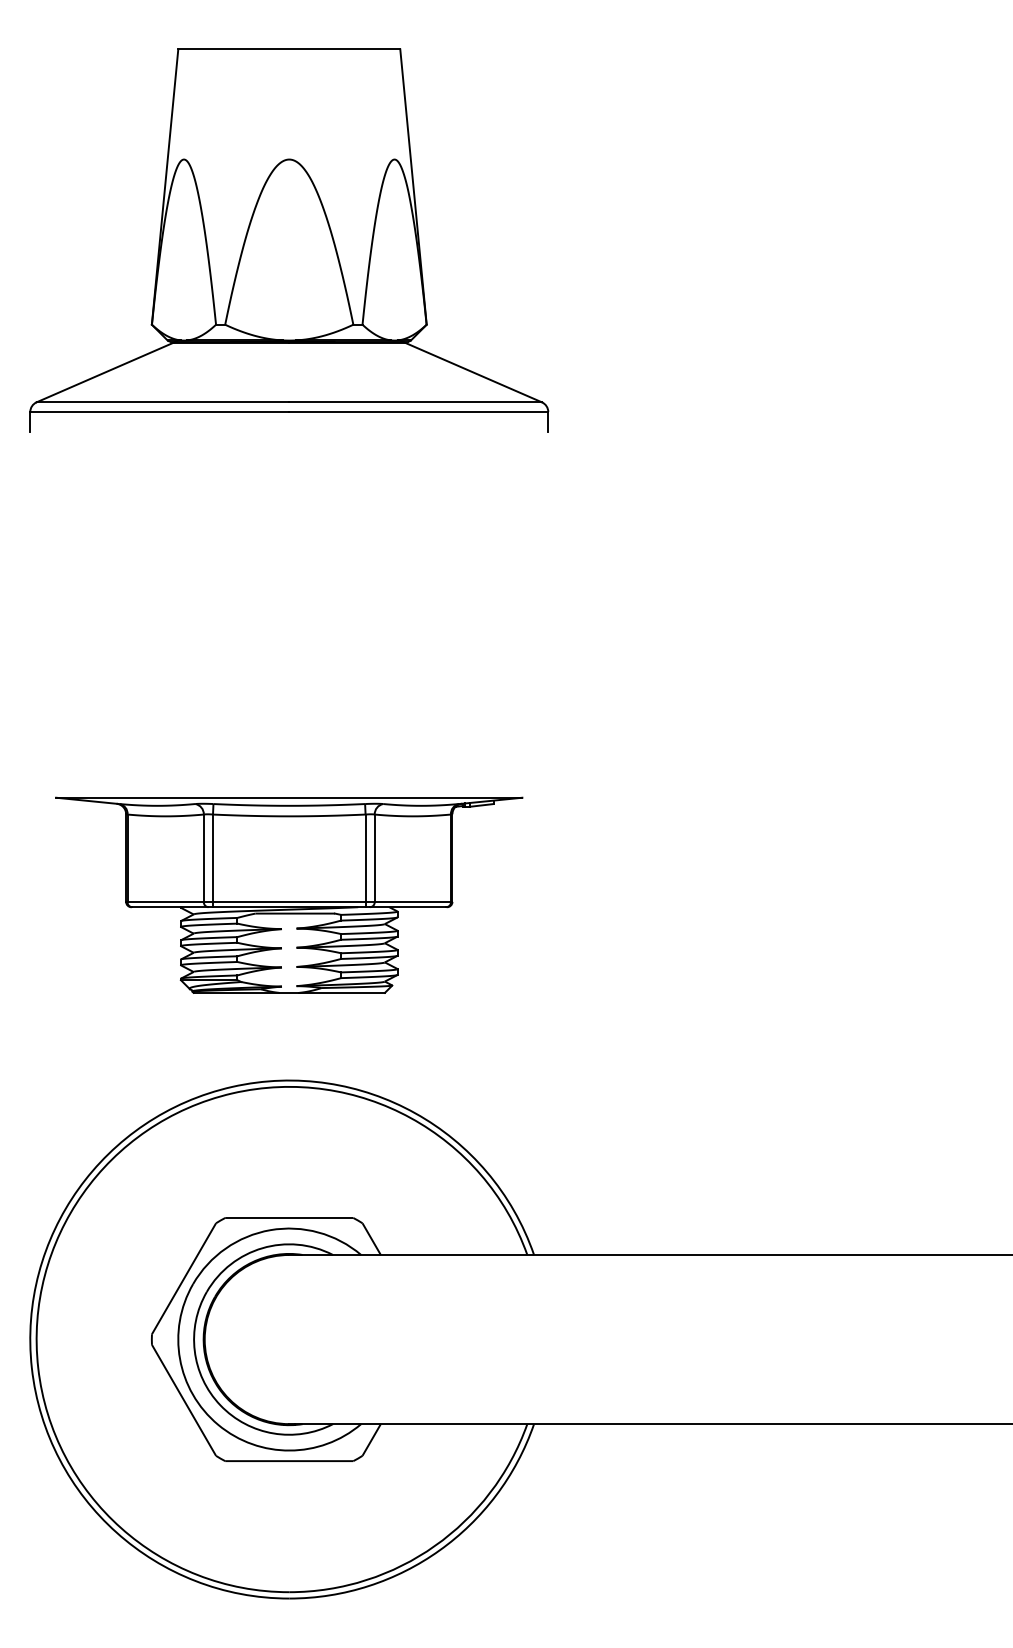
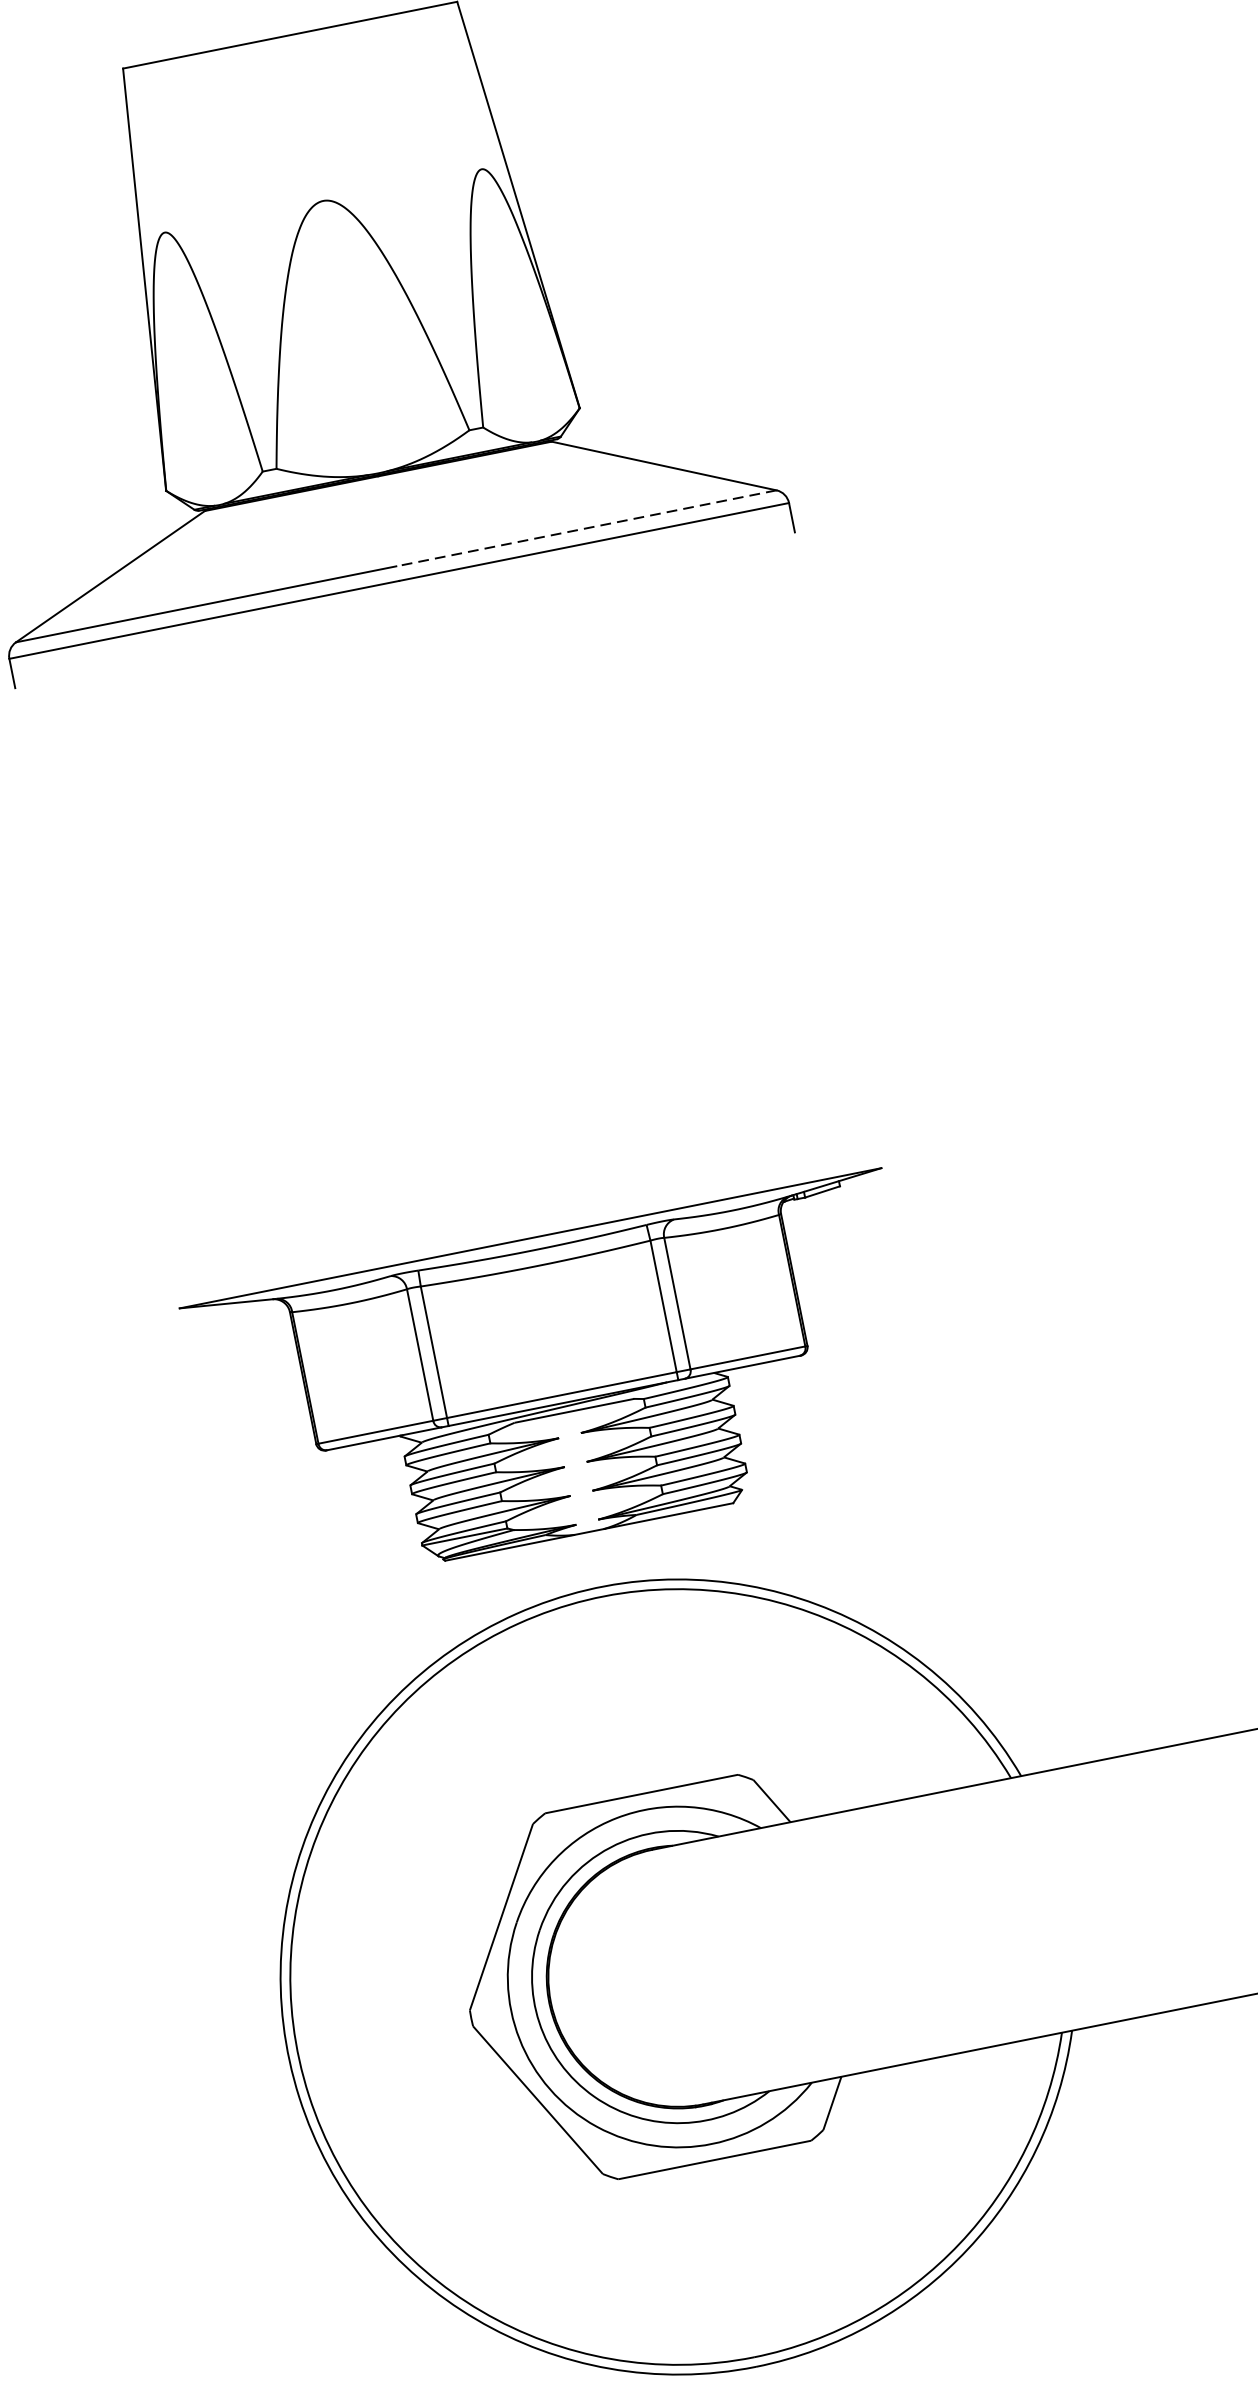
line: (415, 402) -> (586, 528), solid -> dashed
part: (289, 894) -> (559, 1383), moved

